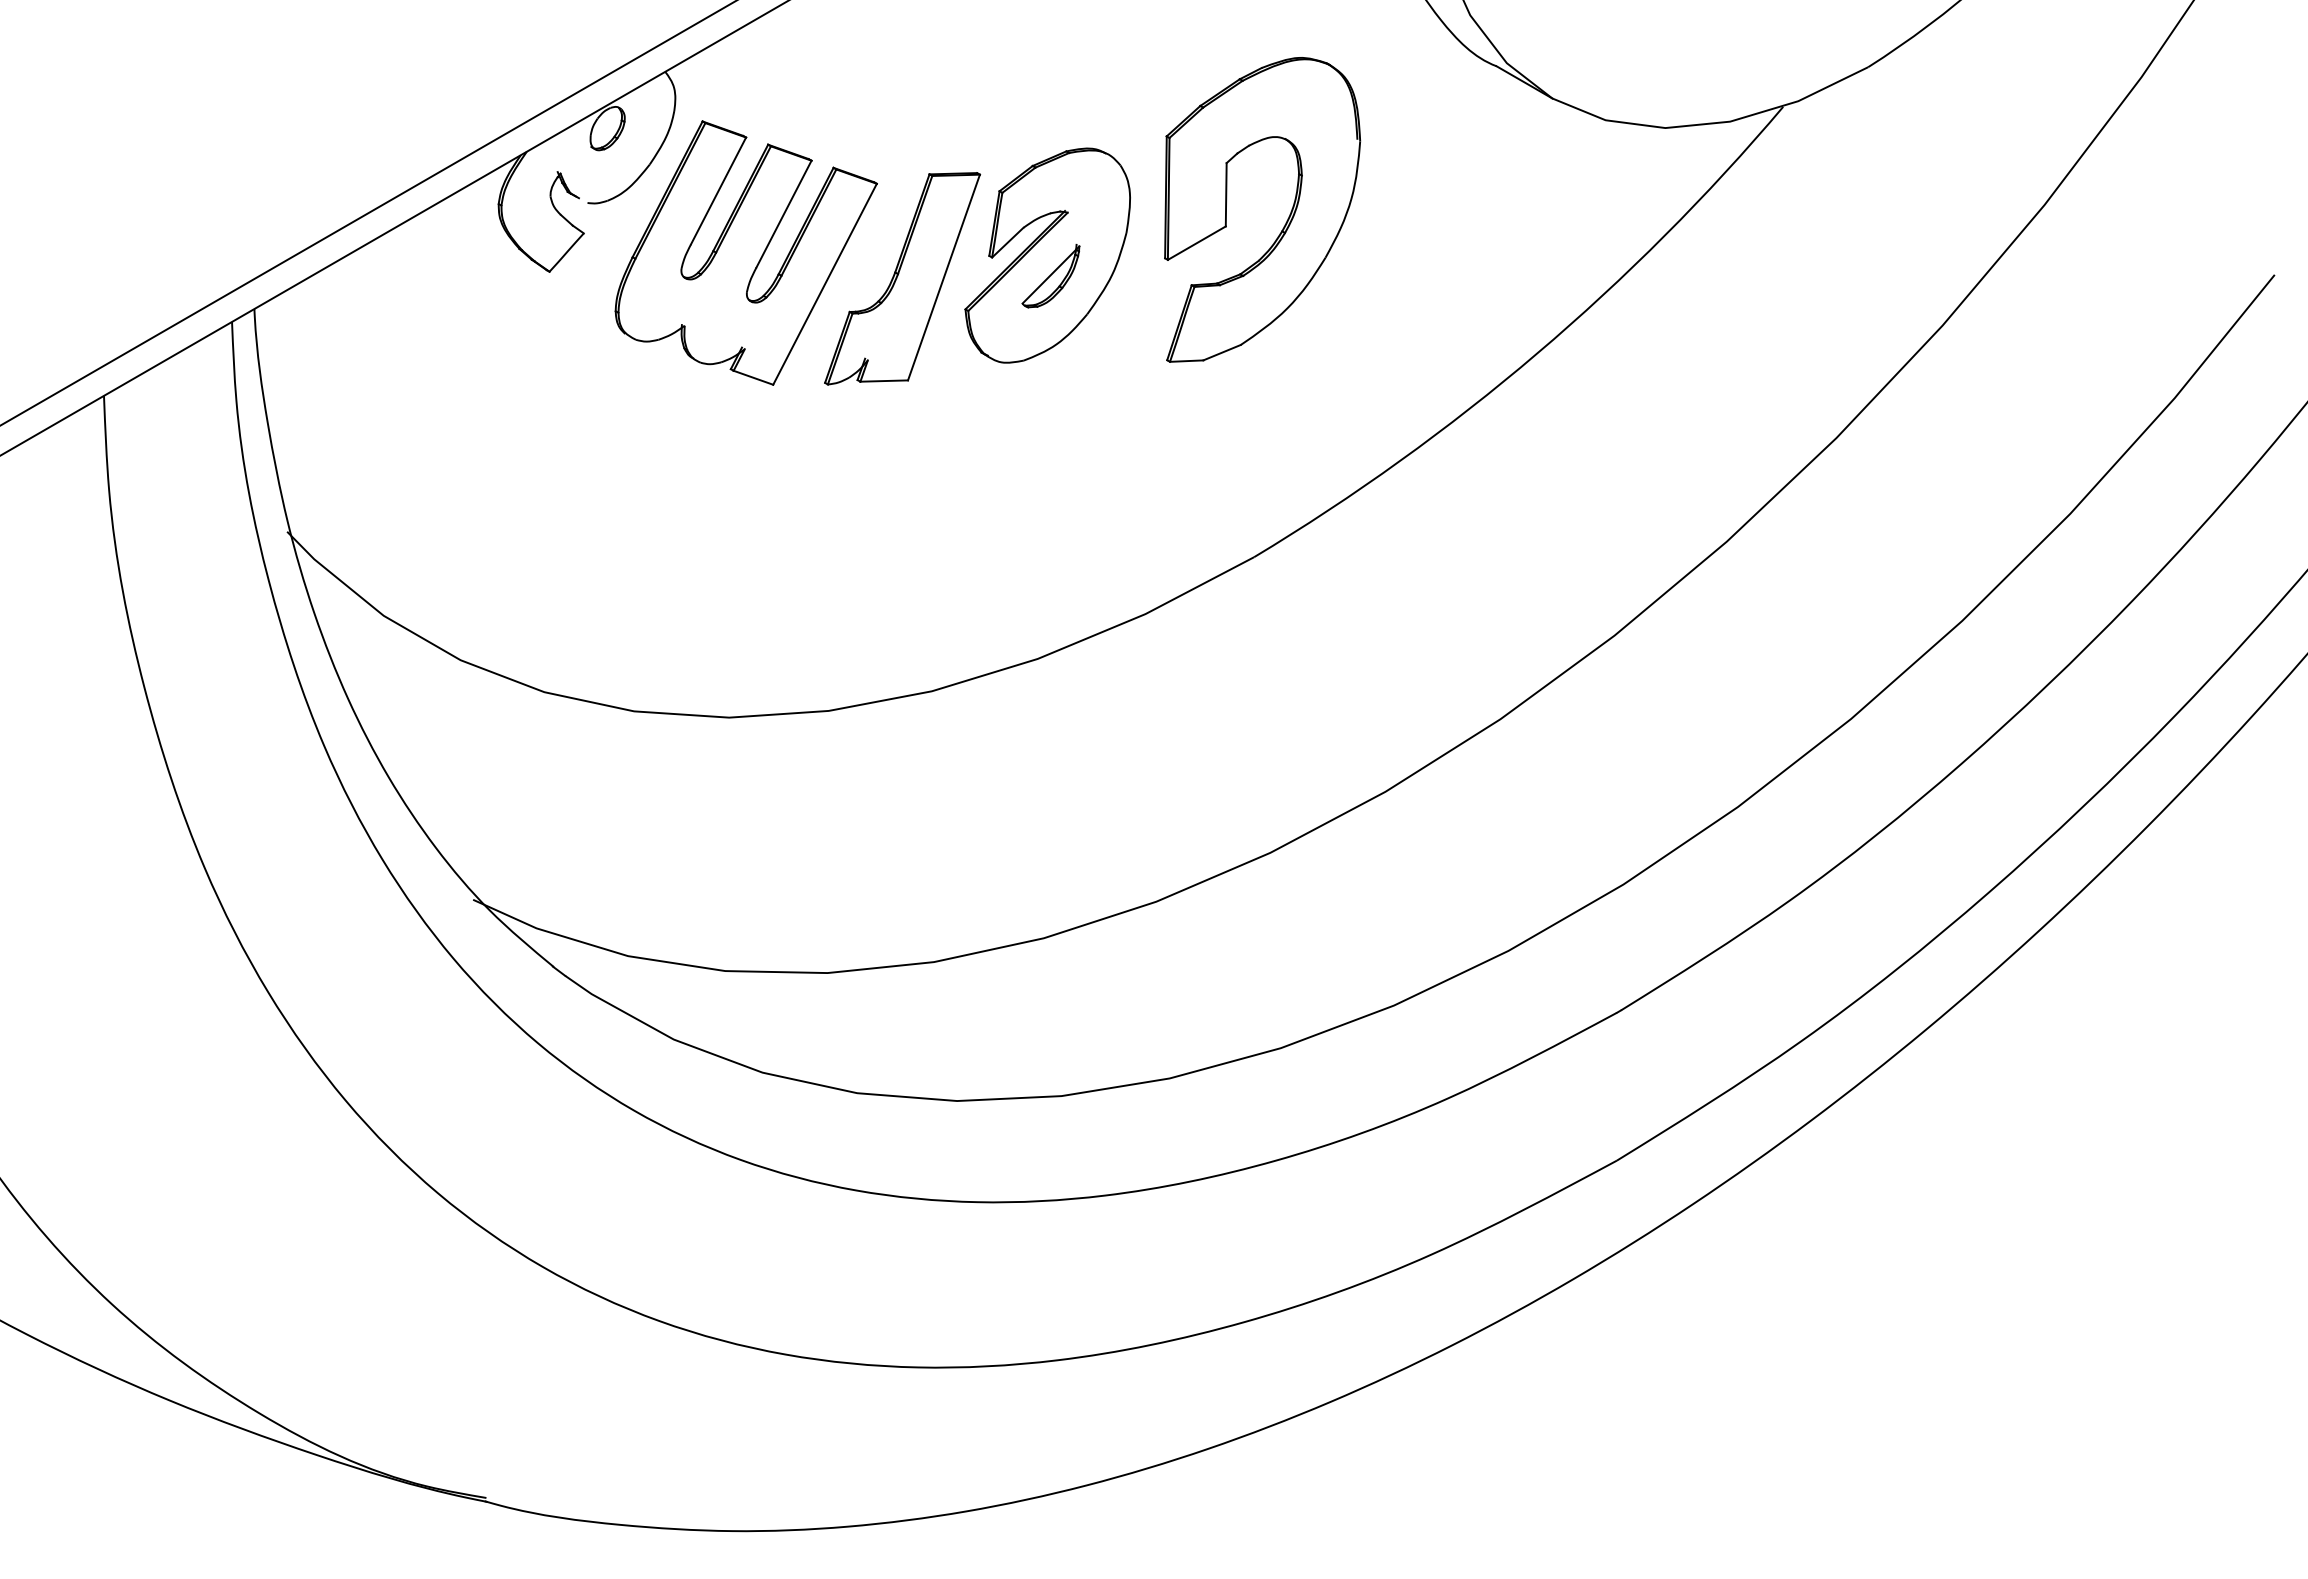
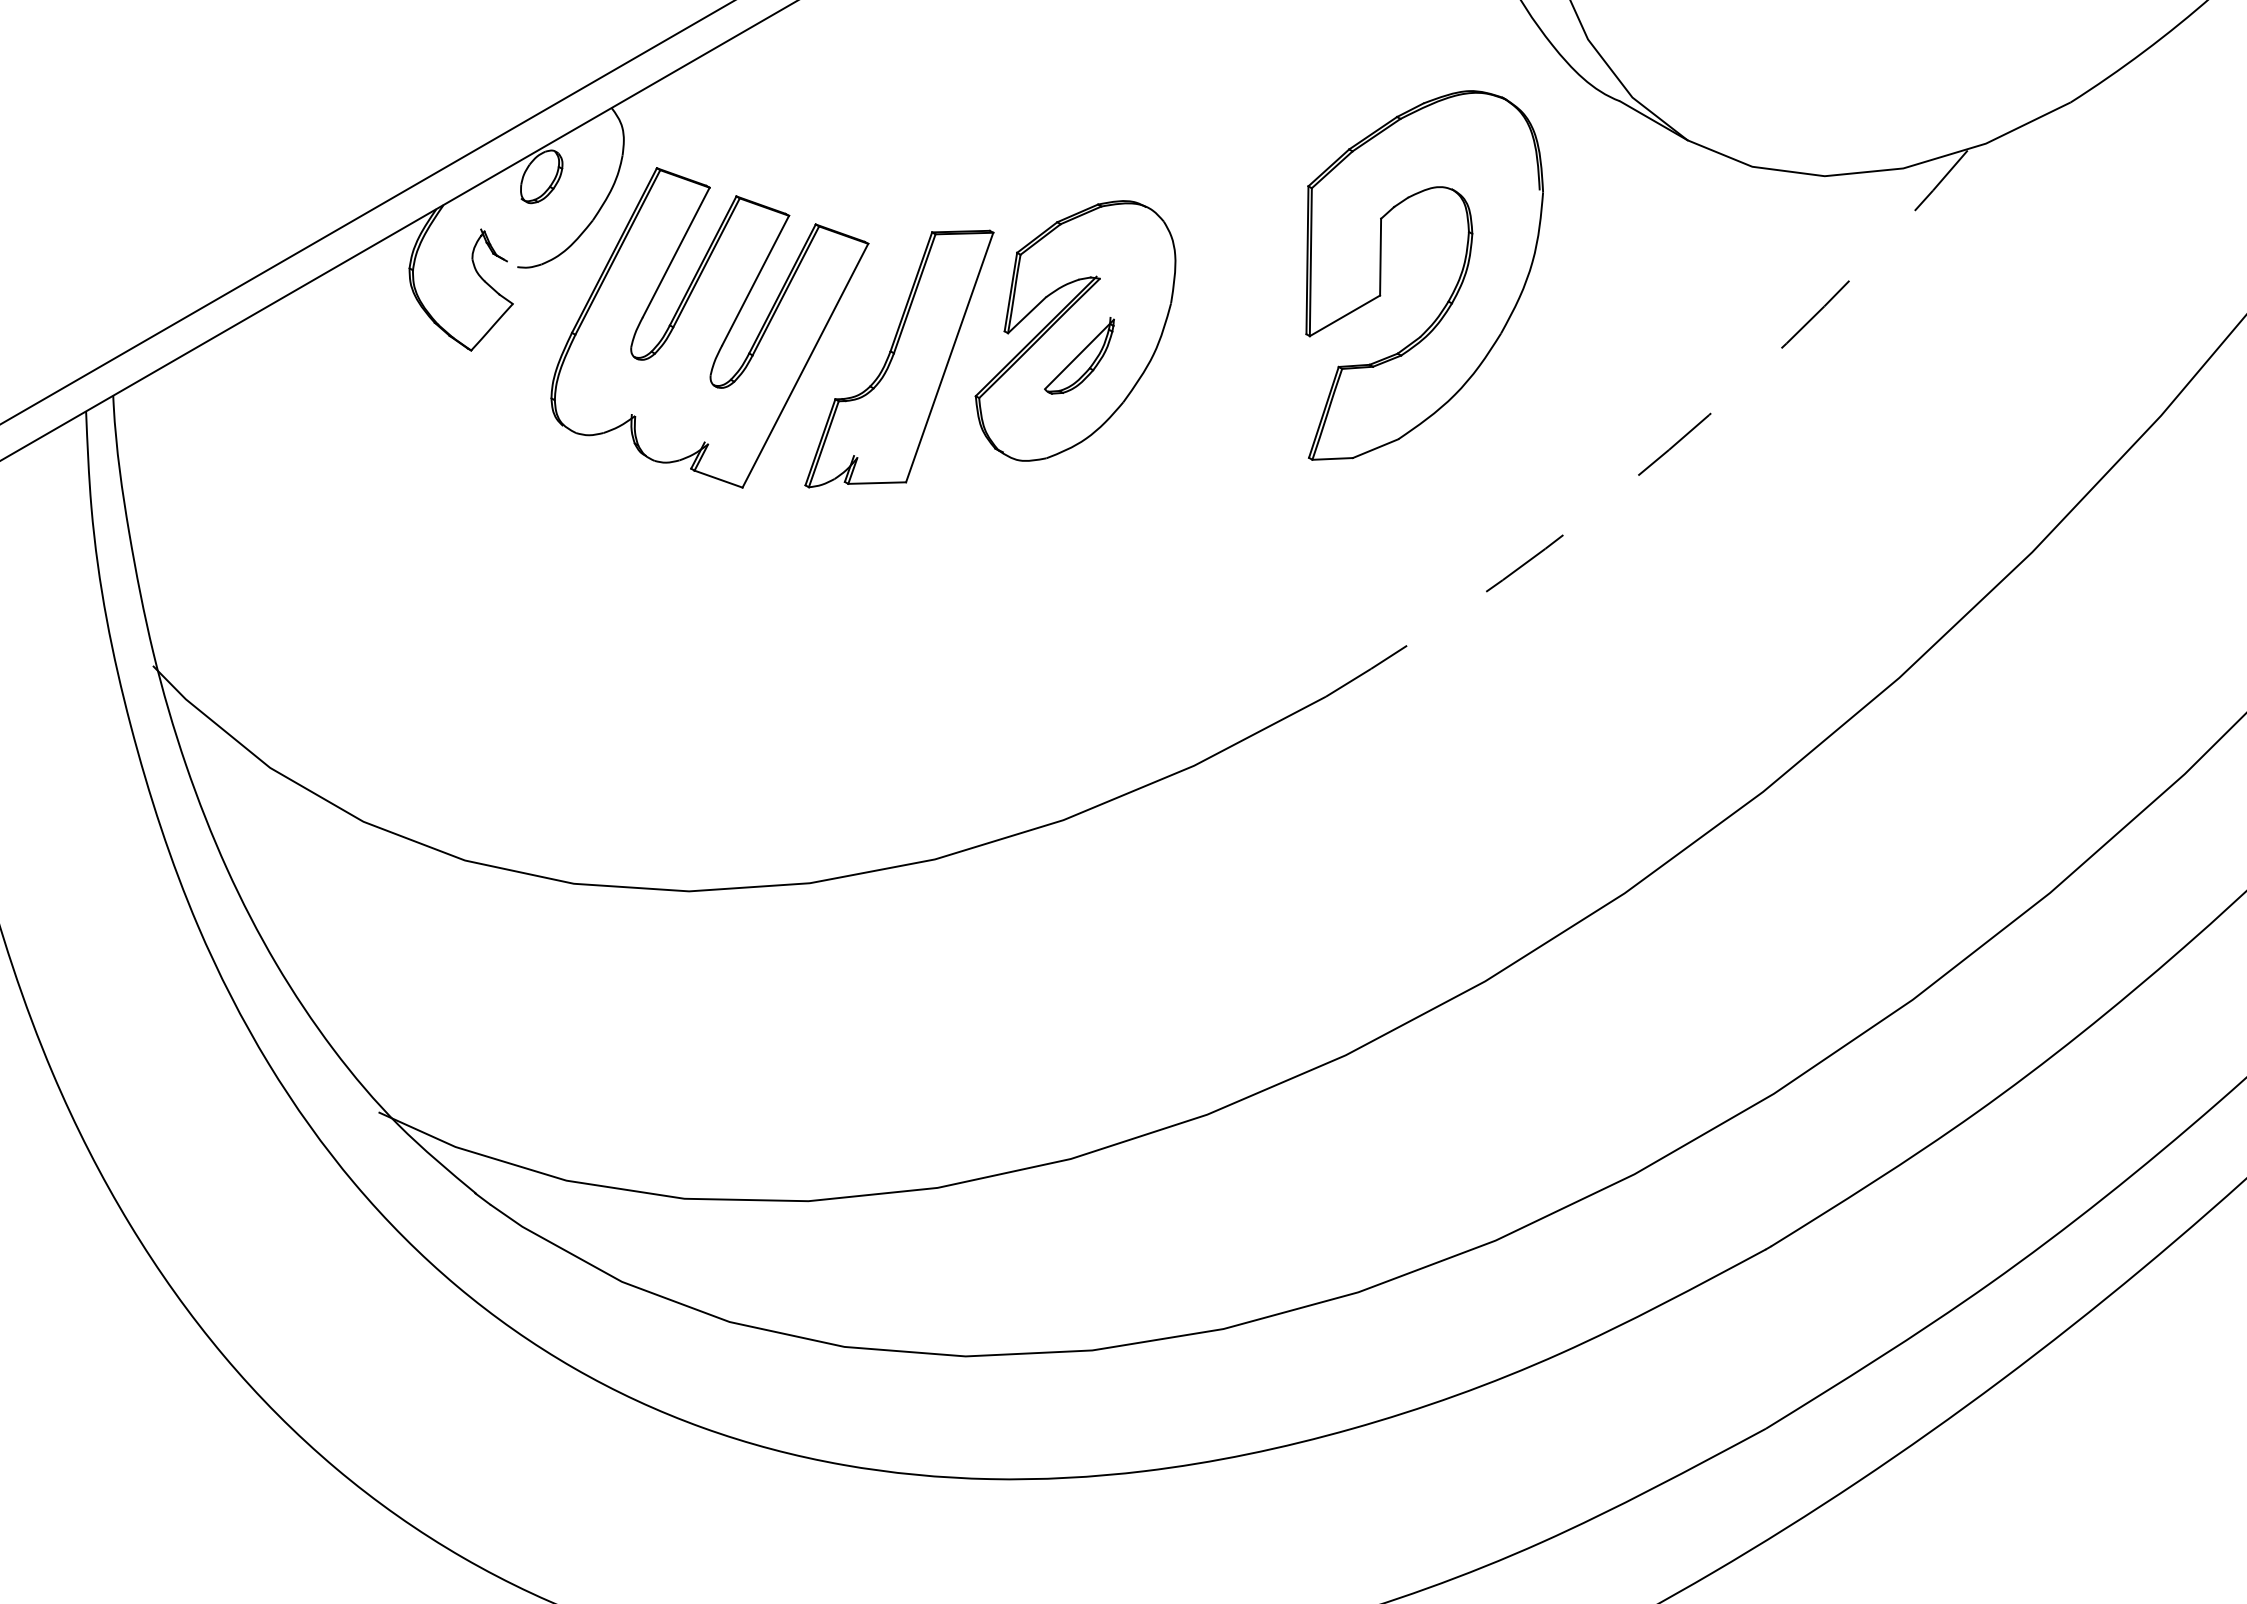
part: (1286, 220) -> (1453, 288), moved
arc: (1537, 353) -> (1669, 449), solid -> dashed

